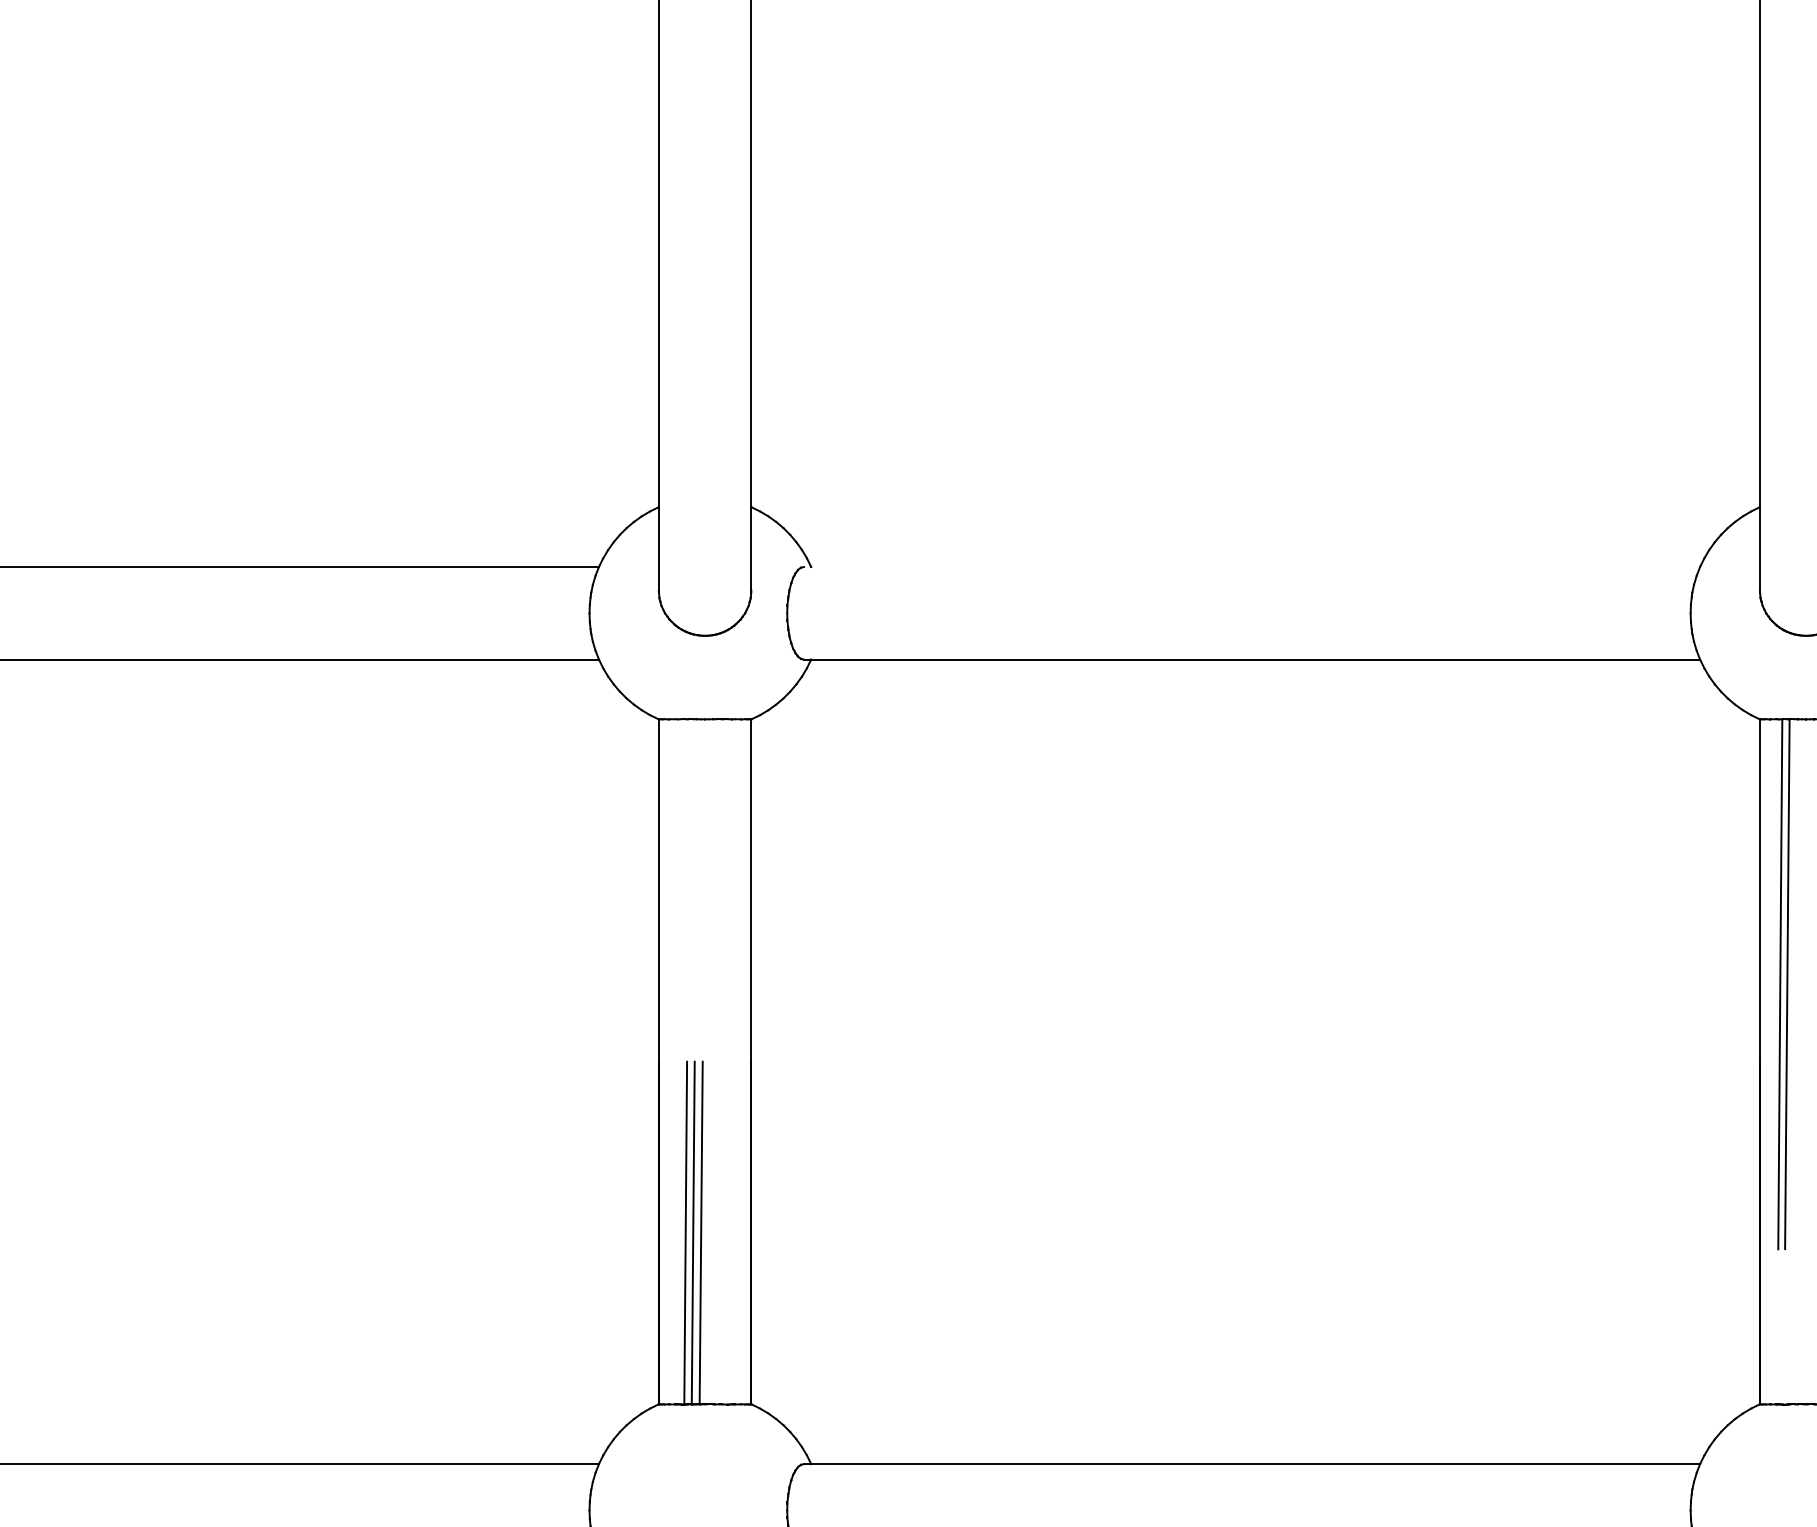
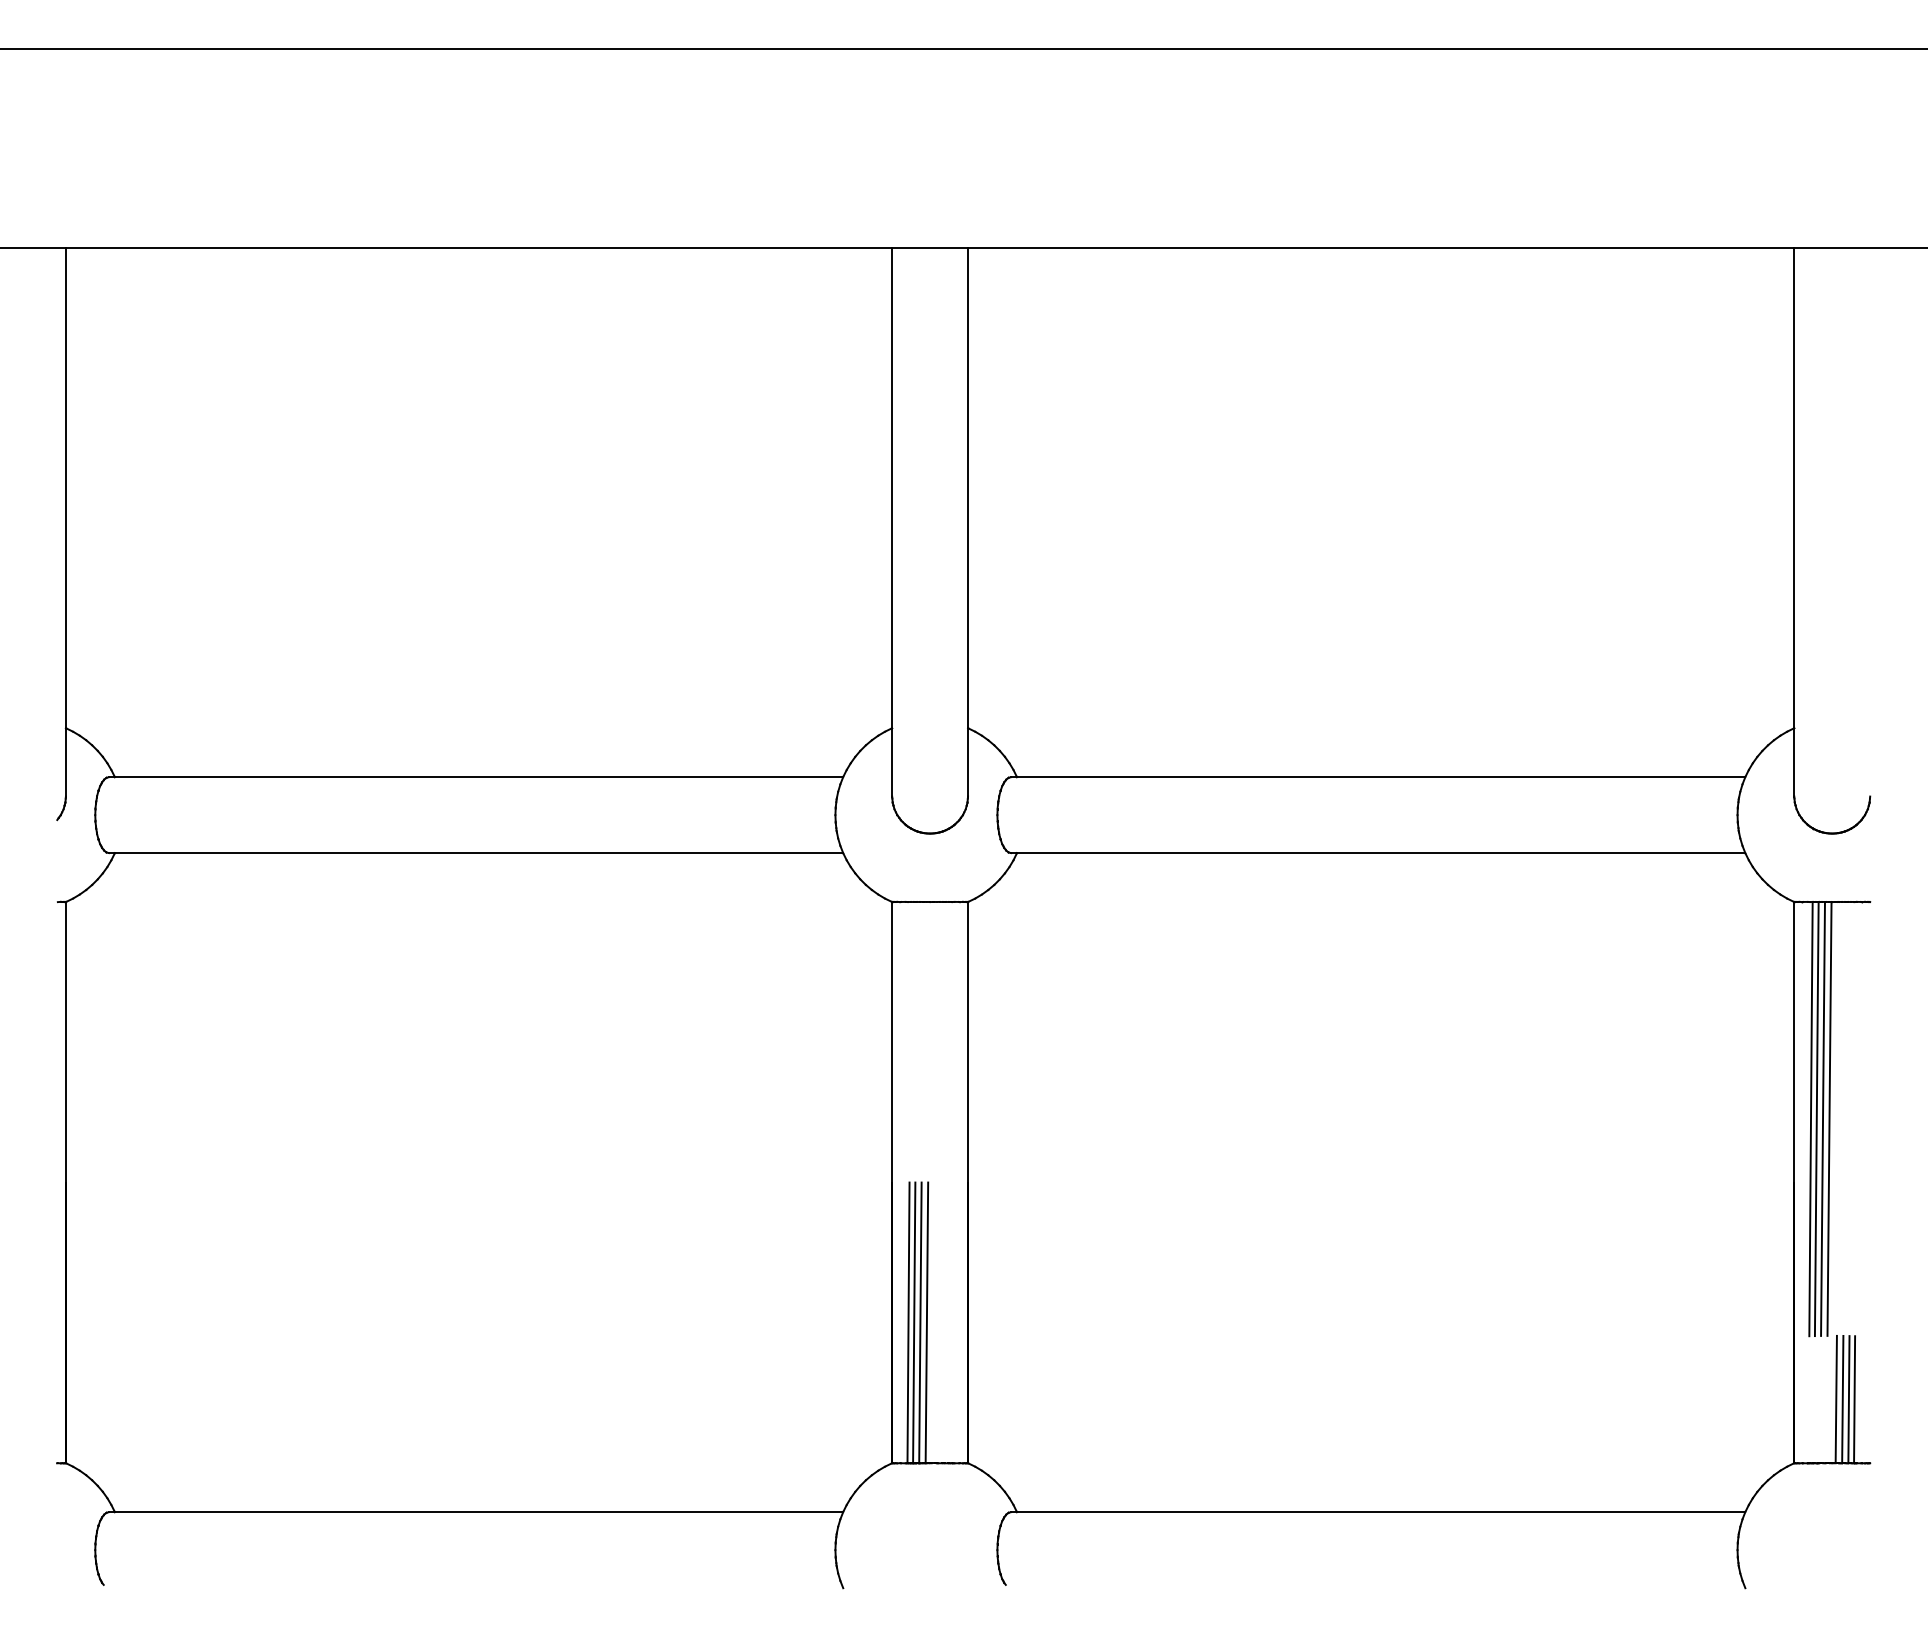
line: (1252, 567) -> (1378, 777), added
line: (1794, 983) -> (1822, 1118), added
line: (1802, 983) -> (1829, 1118), added
line: (678, 1232) -> (908, 1322), added
line: (1810, 1326) -> (1835, 1399), added

